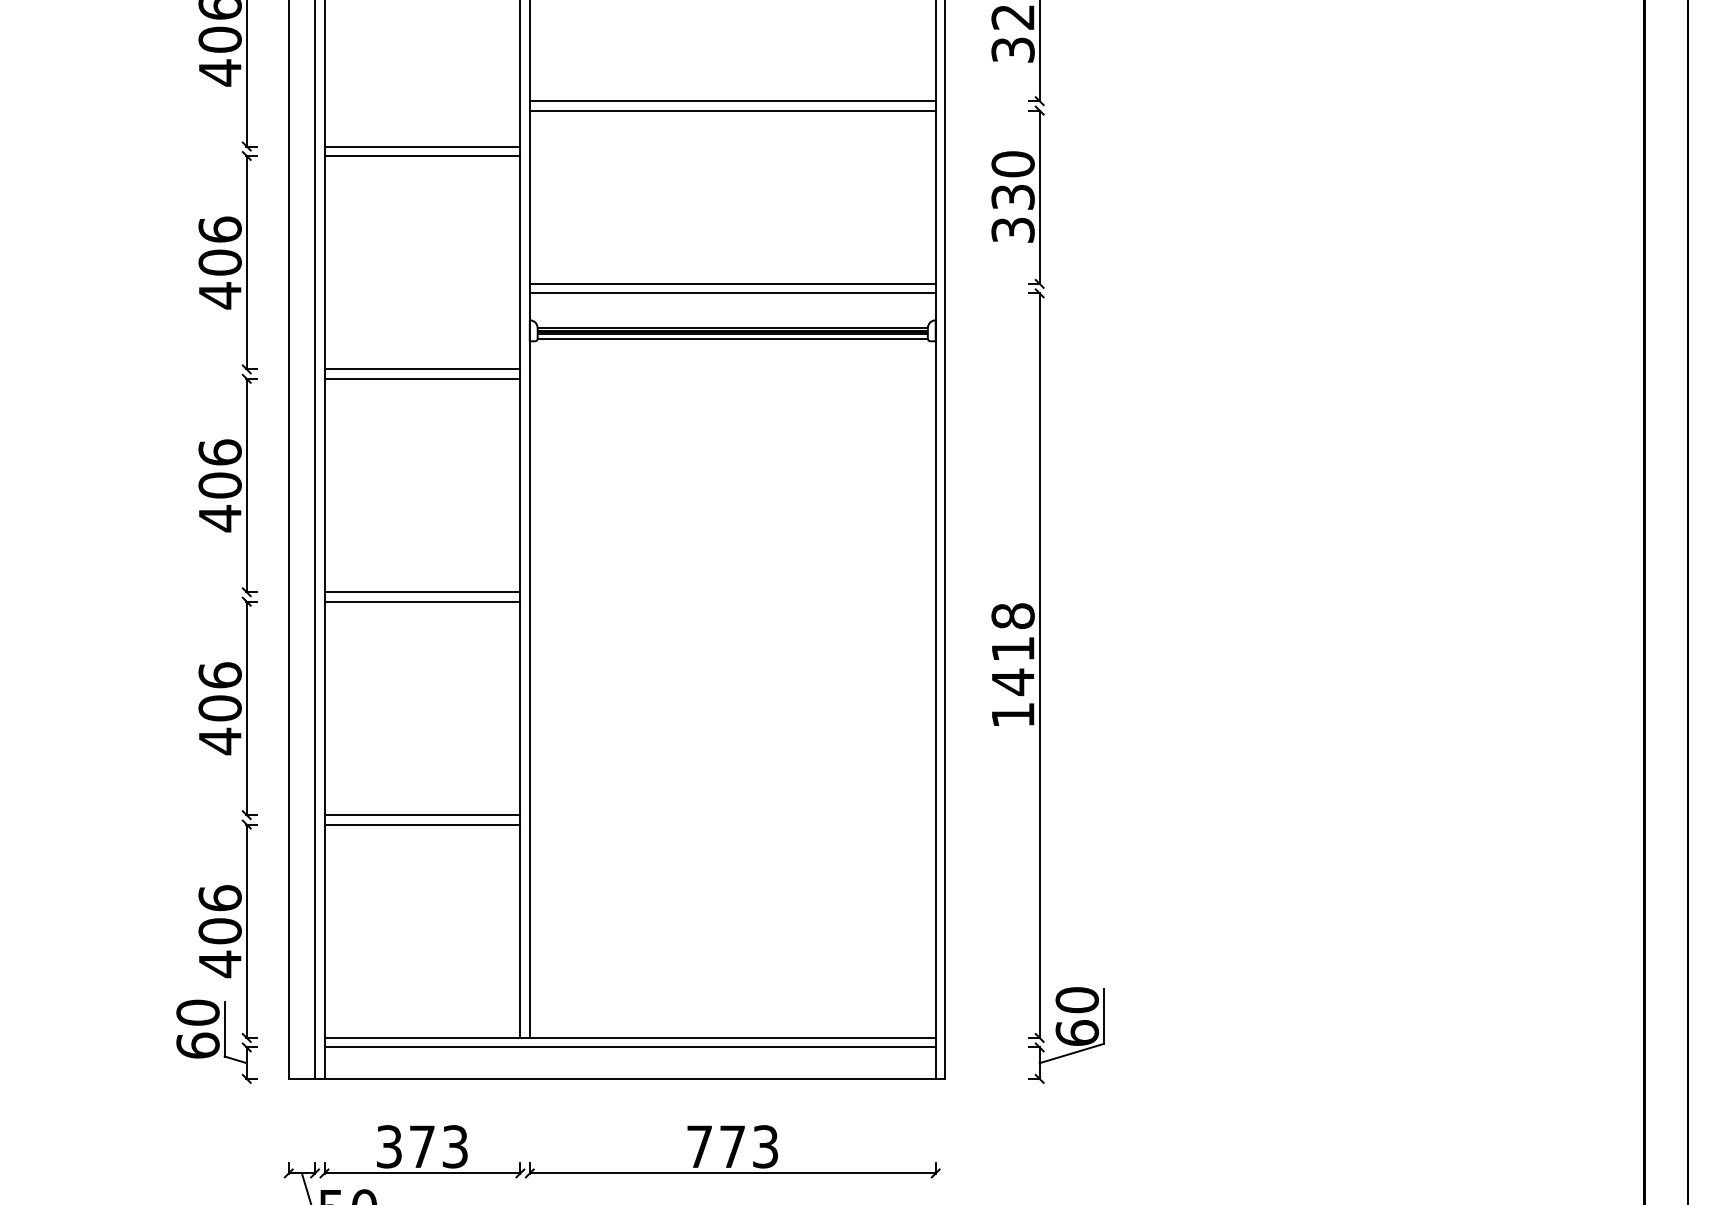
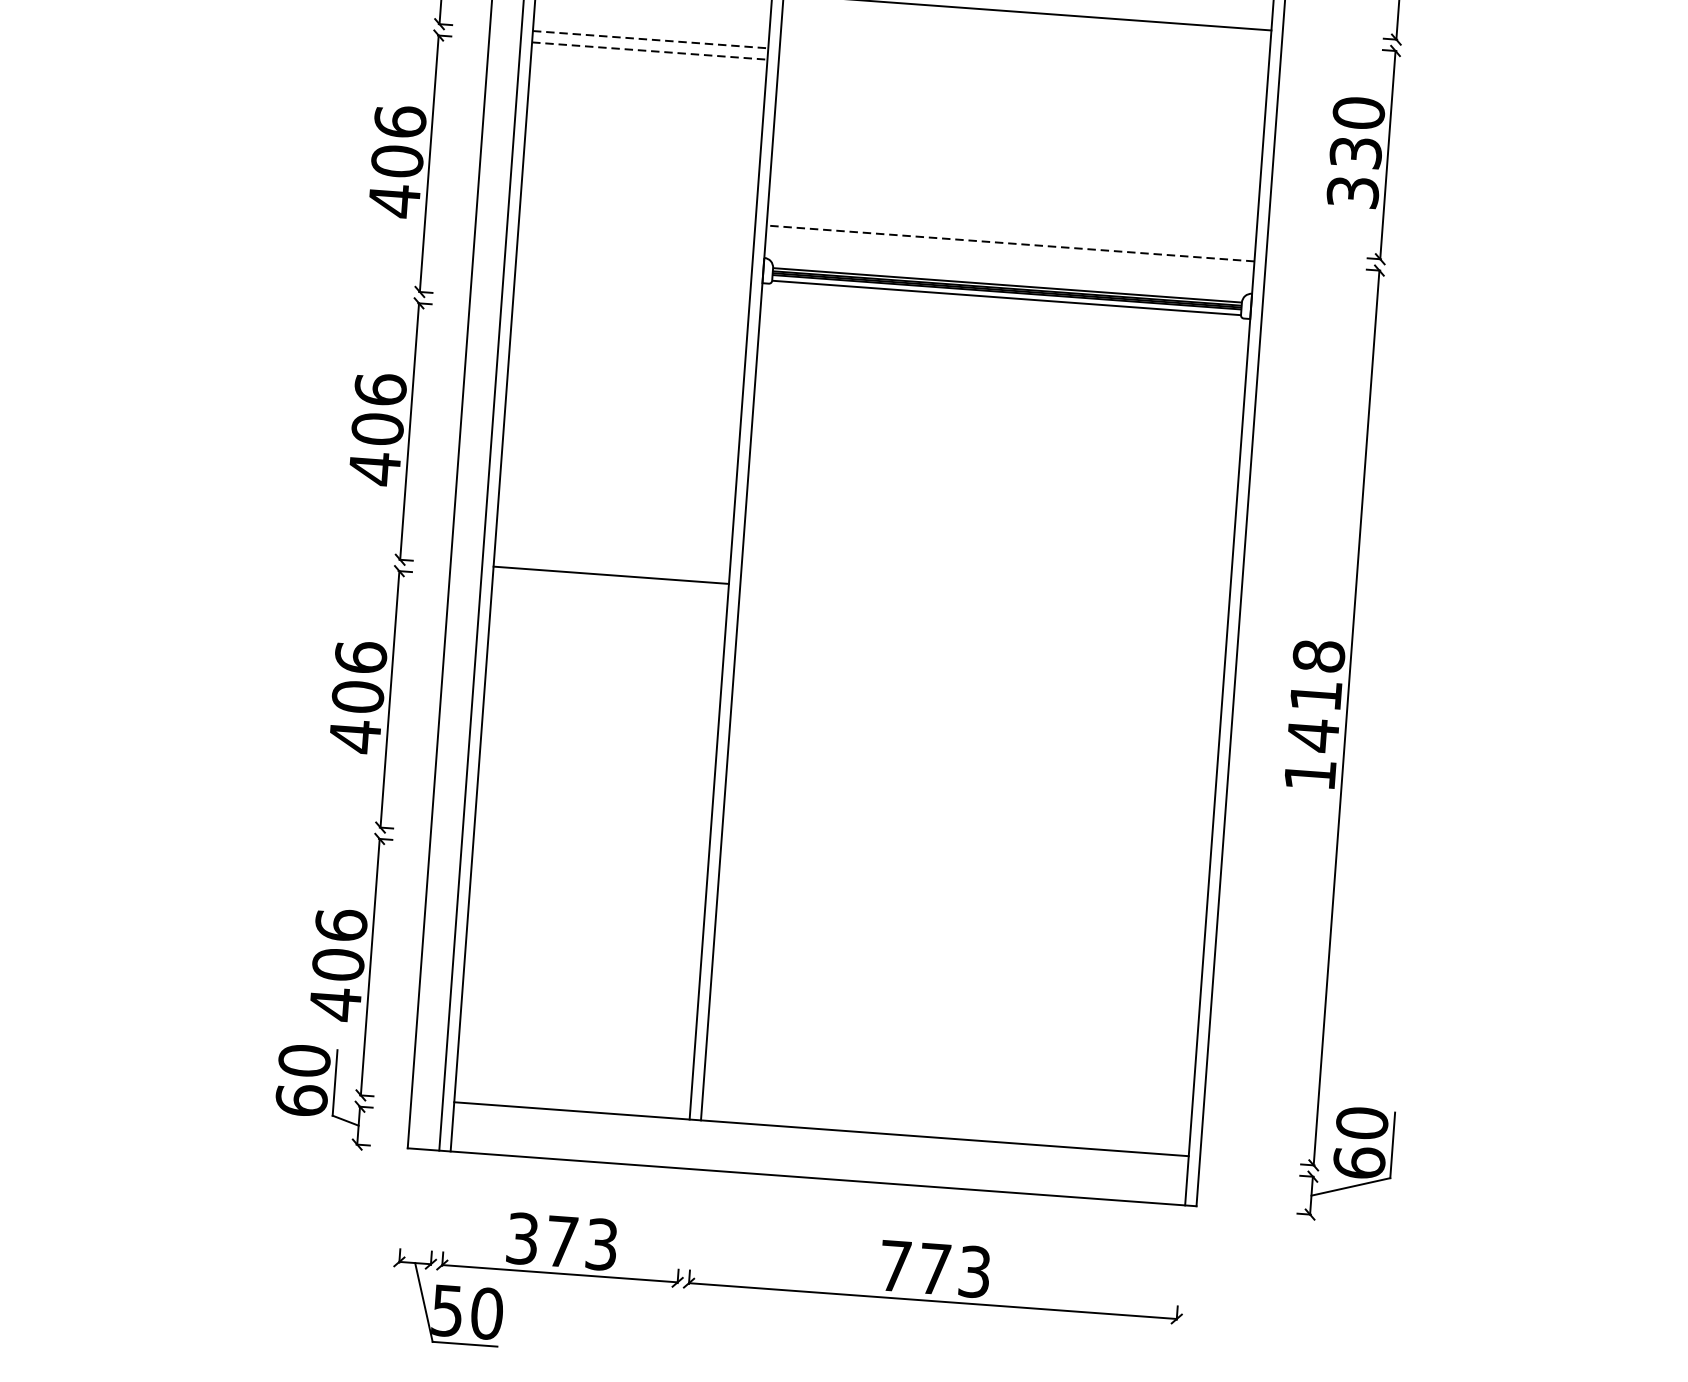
line: (732, 110) -> (1026, 23), removed
line: (422, 146) -> (650, 39), solid -> dashed
line: (422, 155) -> (649, 50), solid -> dashed
line: (732, 283) -> (1011, 231), removed
line: (732, 293) -> (1010, 243), solid -> dashed
line: (422, 369) -> (631, 307), removed
line: (422, 378) -> (630, 318), removed
line: (422, 601) -> (610, 586), removed
line: (422, 815) -> (591, 843), removed
line: (422, 824) -> (590, 854), removed
line: (629, 1047) -> (819, 1140), removed

